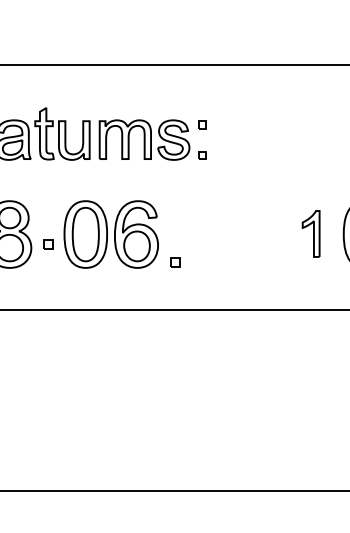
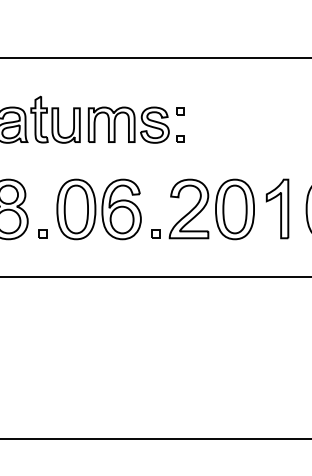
part: (311, 233) -> (277, 208), size x1.43
part: (237, 234) -> (211, 209), added
part: (47, 243) -> (42, 233), moved

